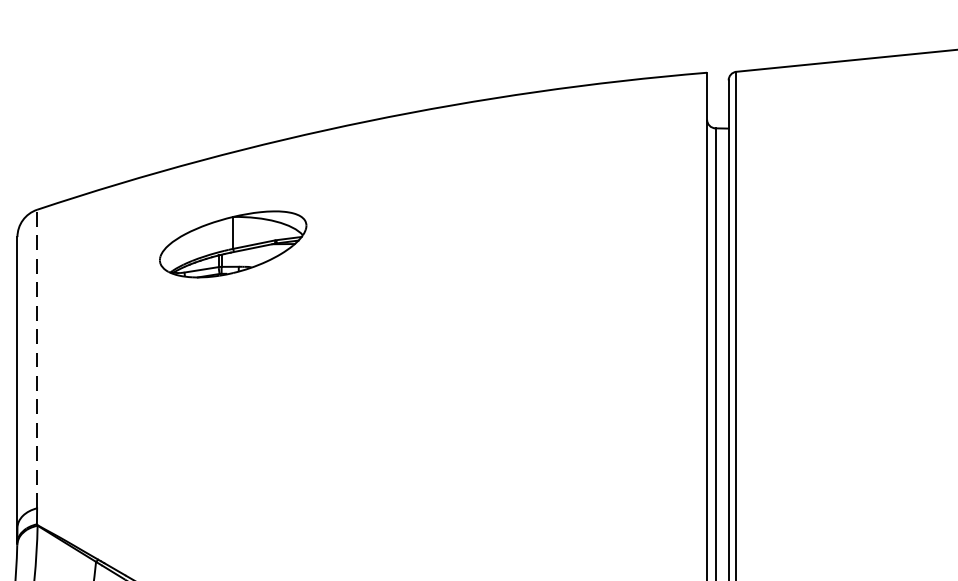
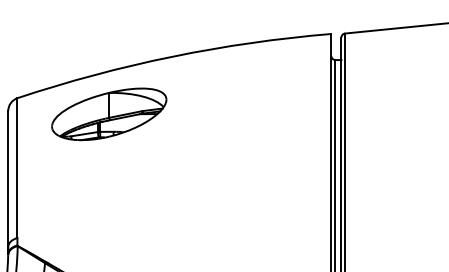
part: (233, 244) -> (109, 114), size x1.67
line: (37, 359) -> (17, 168), dashed -> solid

